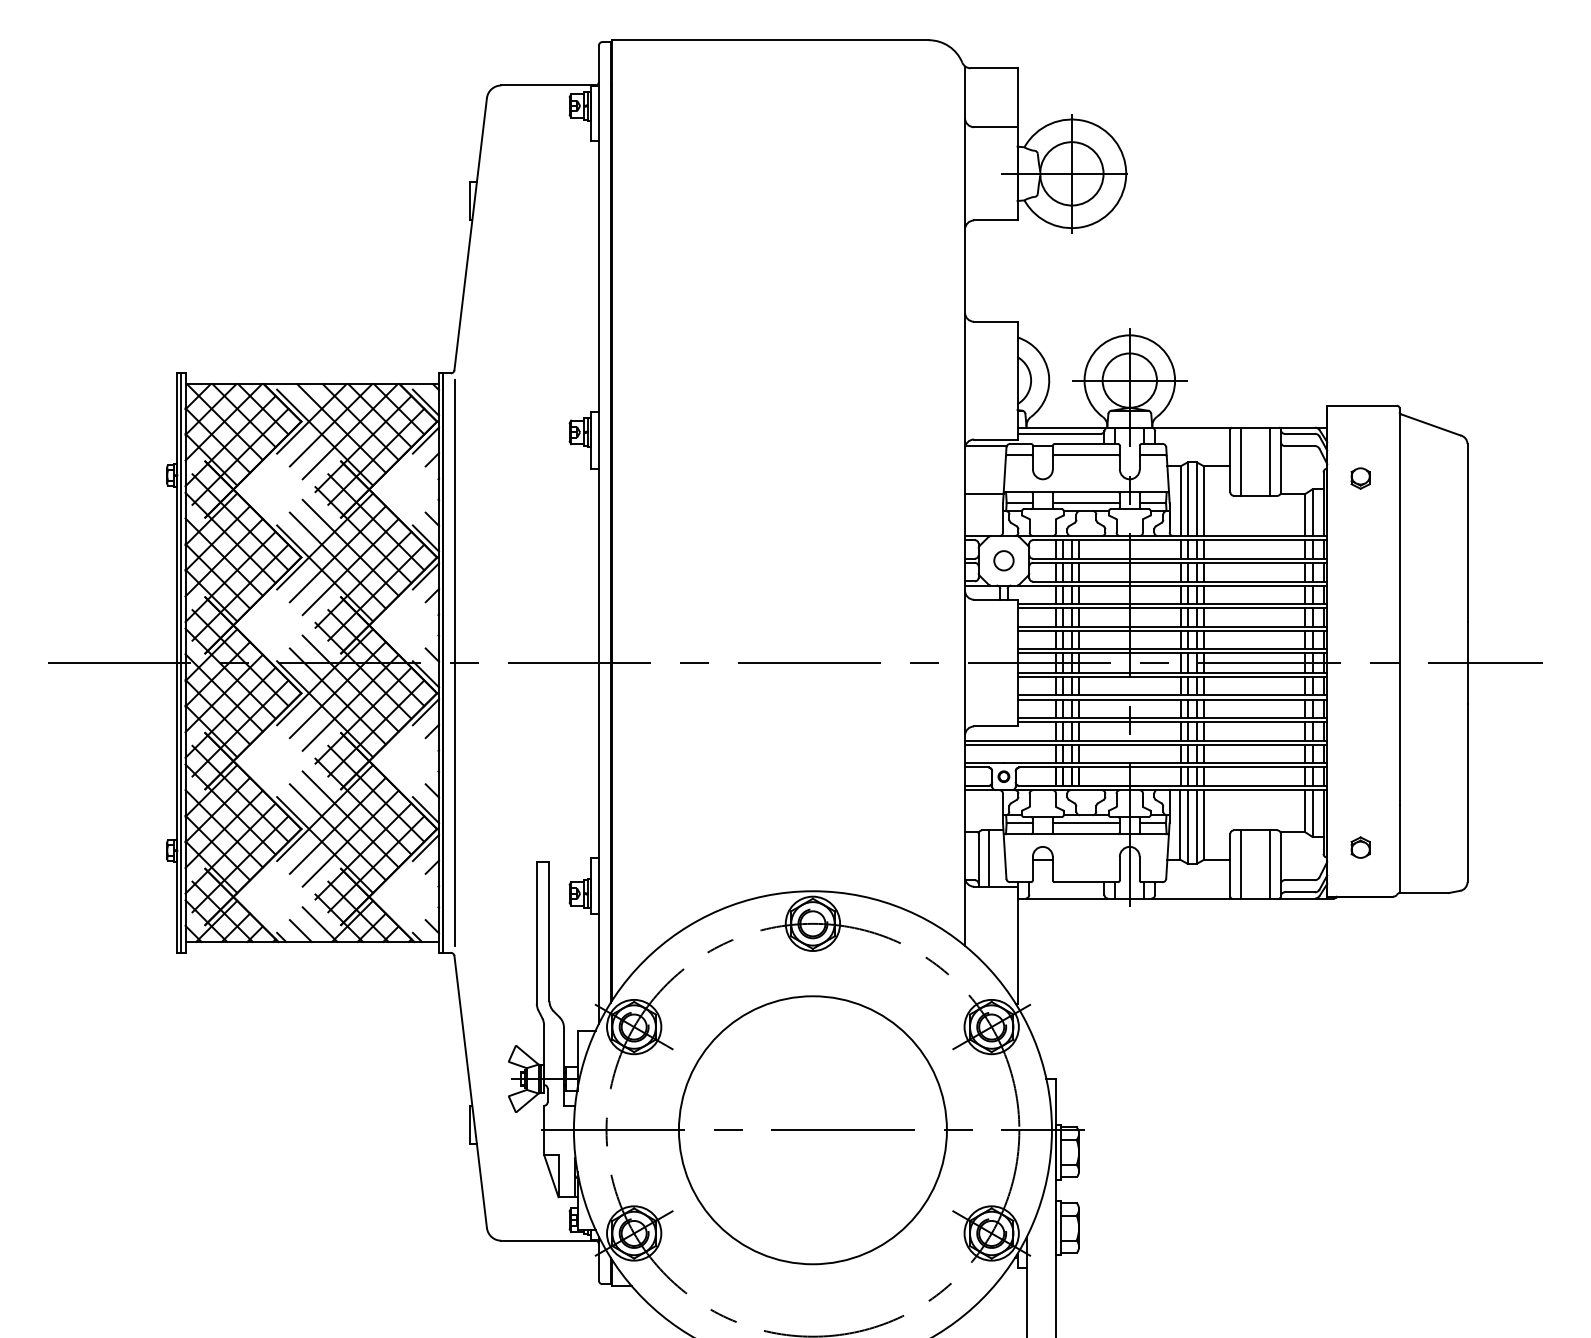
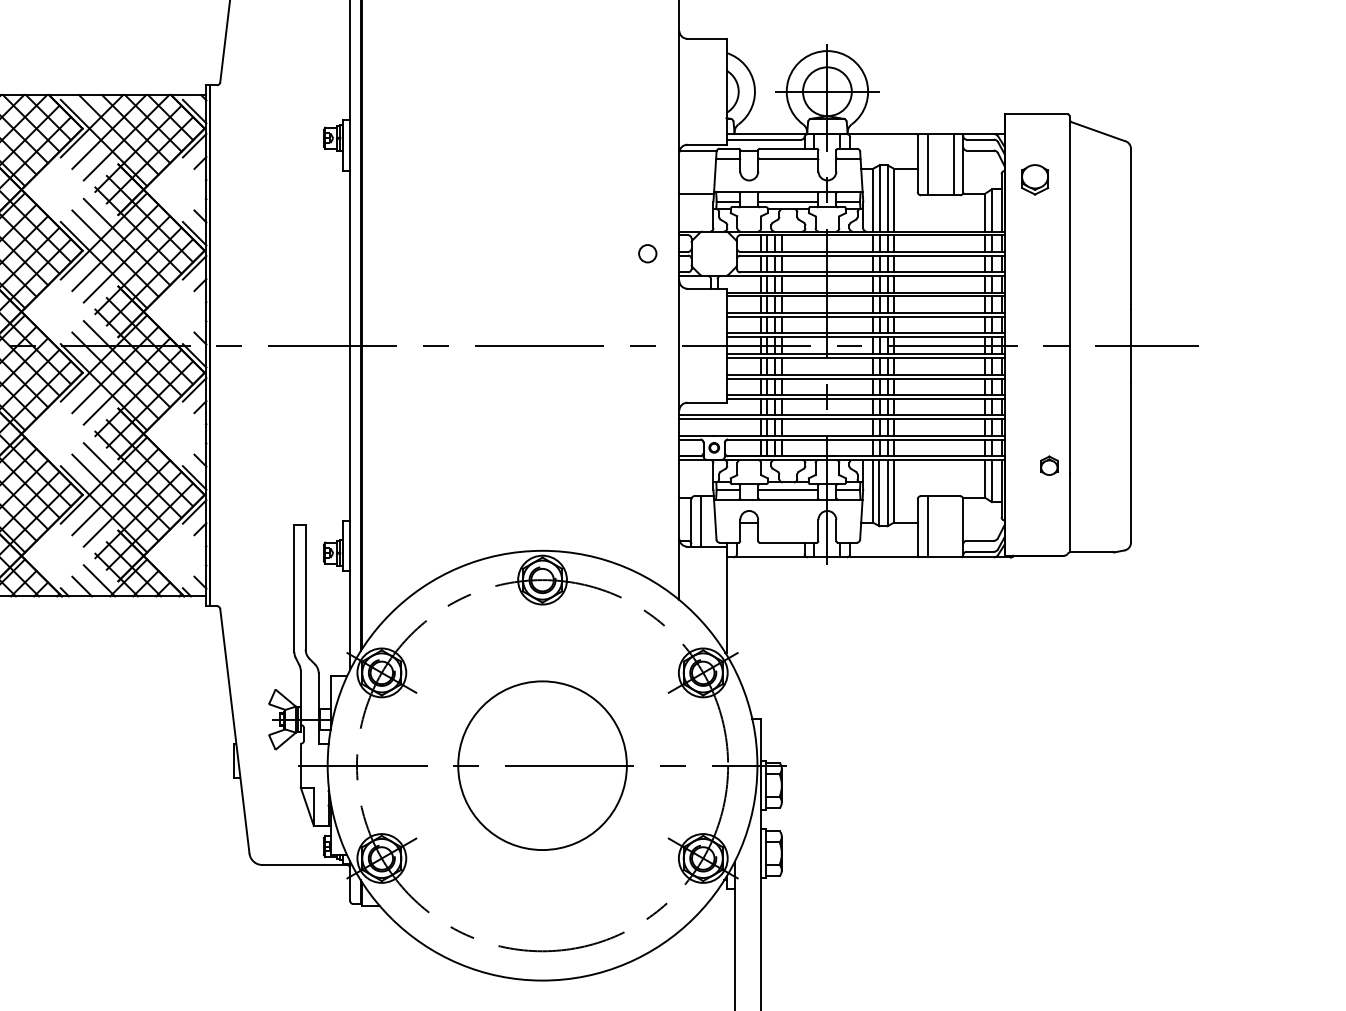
part: (1360, 478) -> (1034, 179), size x1.6
circle: (1003, 560) -> (647, 253), moved
line: (454, 662) -> (220, 345), removed
part: (1360, 847) -> (1049, 465), moved
line: (1270, 864) -> (953, 526), removed
circle: (812, 1130) -> (542, 765), size x0.7

